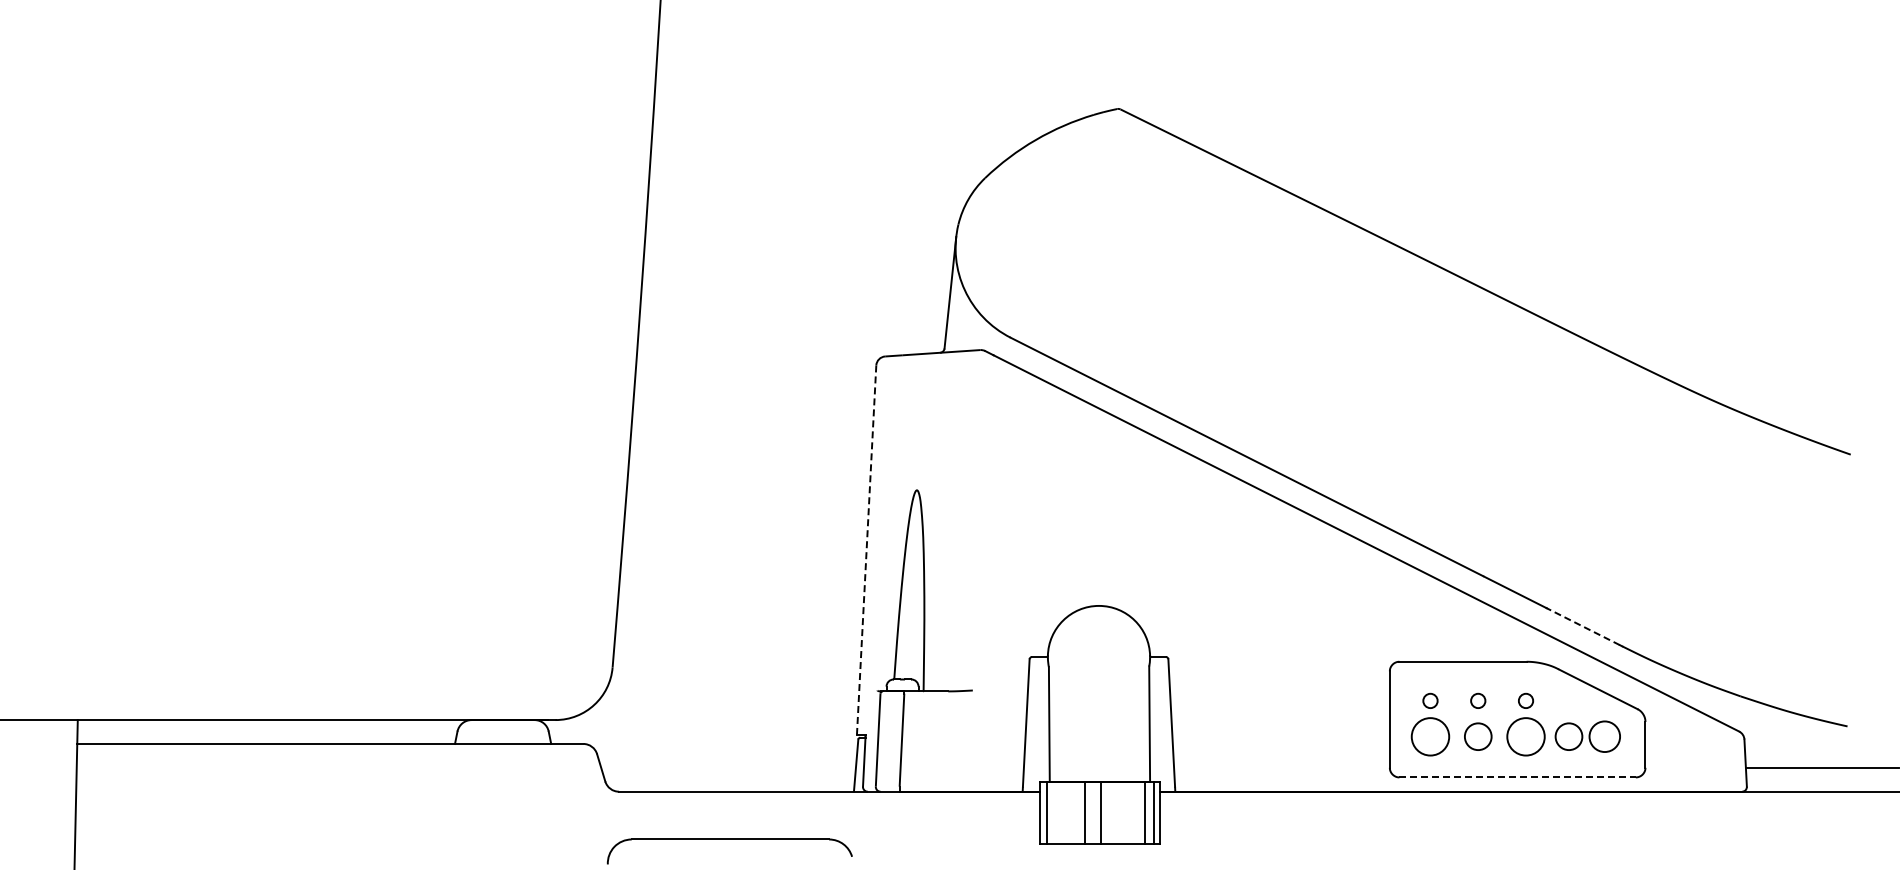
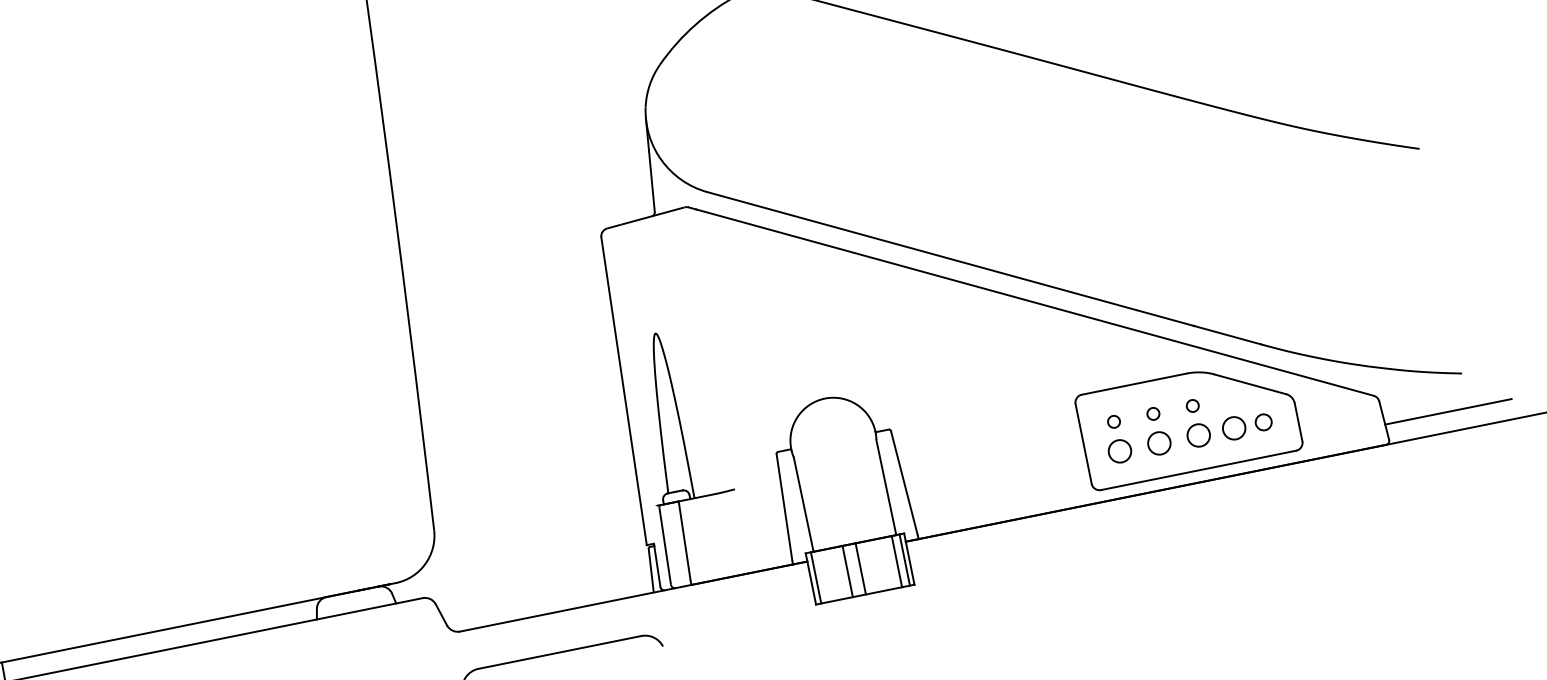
line: (866, 550) -> (624, 391), dashed -> solid
line: (1582, 626) -> (1227, 335), dashed -> solid
circle: (1430, 736) -> (1119, 451), size x0.71
circle: (1525, 736) -> (1198, 435), size x0.71
circle: (1604, 736) -> (1263, 422), size x0.62
line: (1518, 777) -> (1199, 470), dashed -> solid

